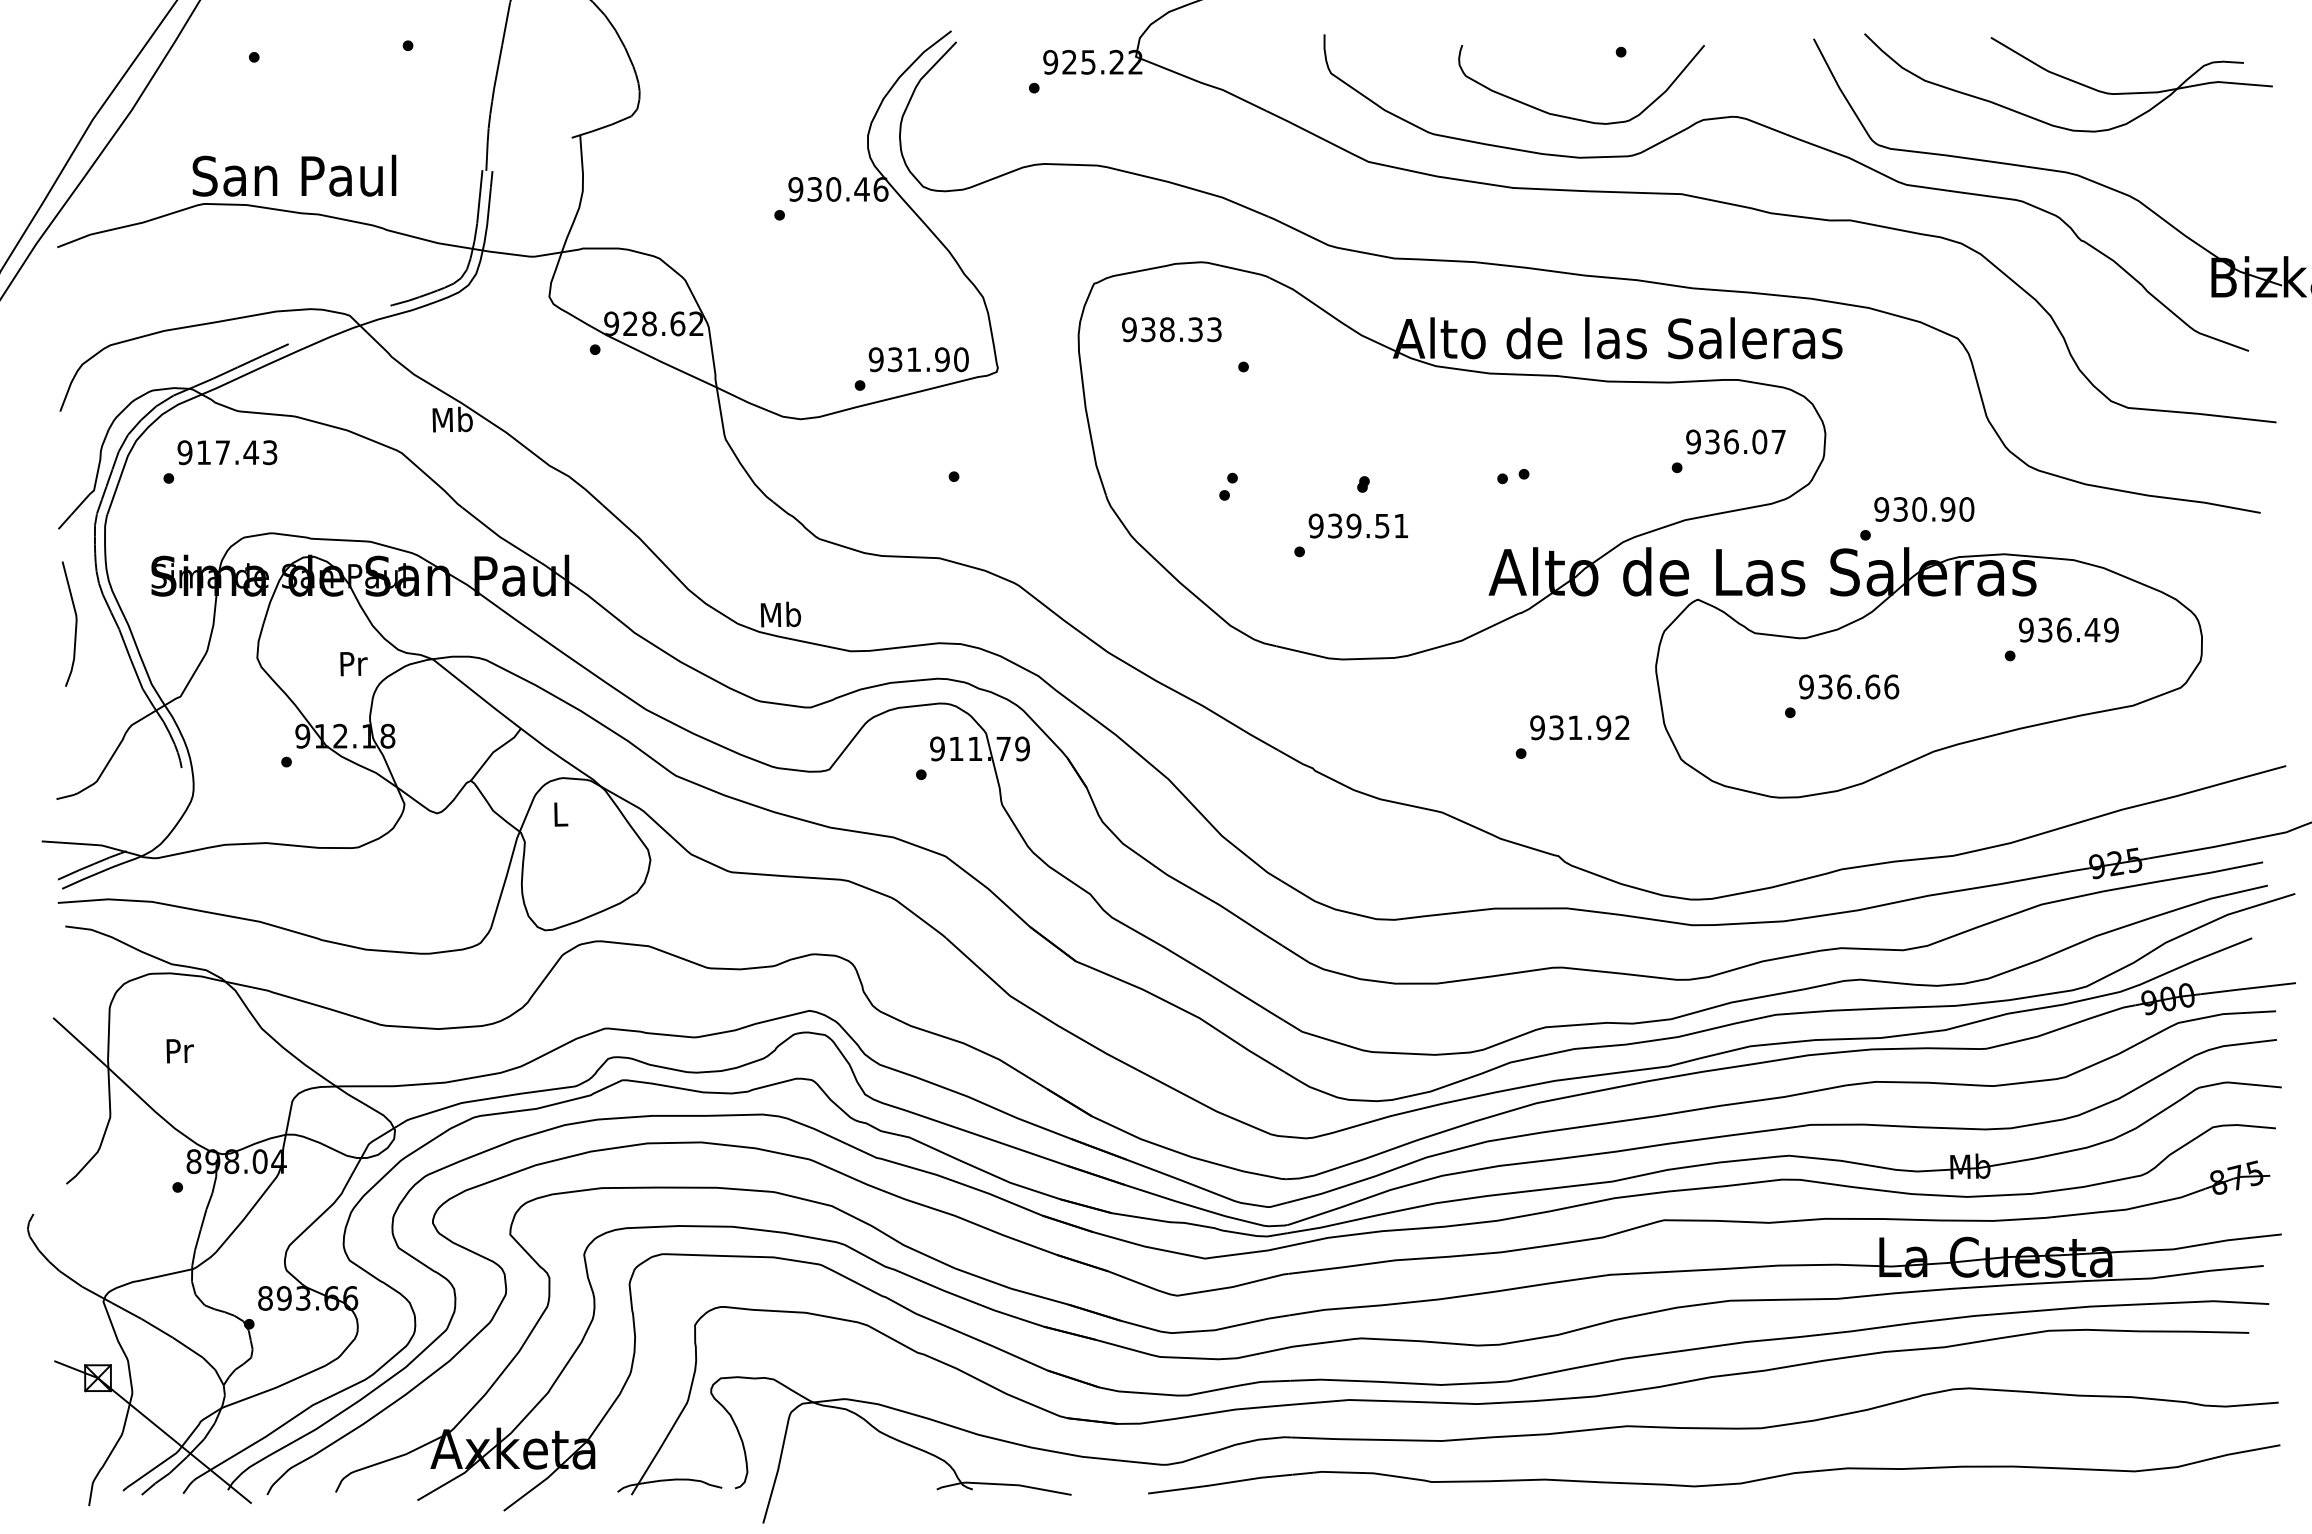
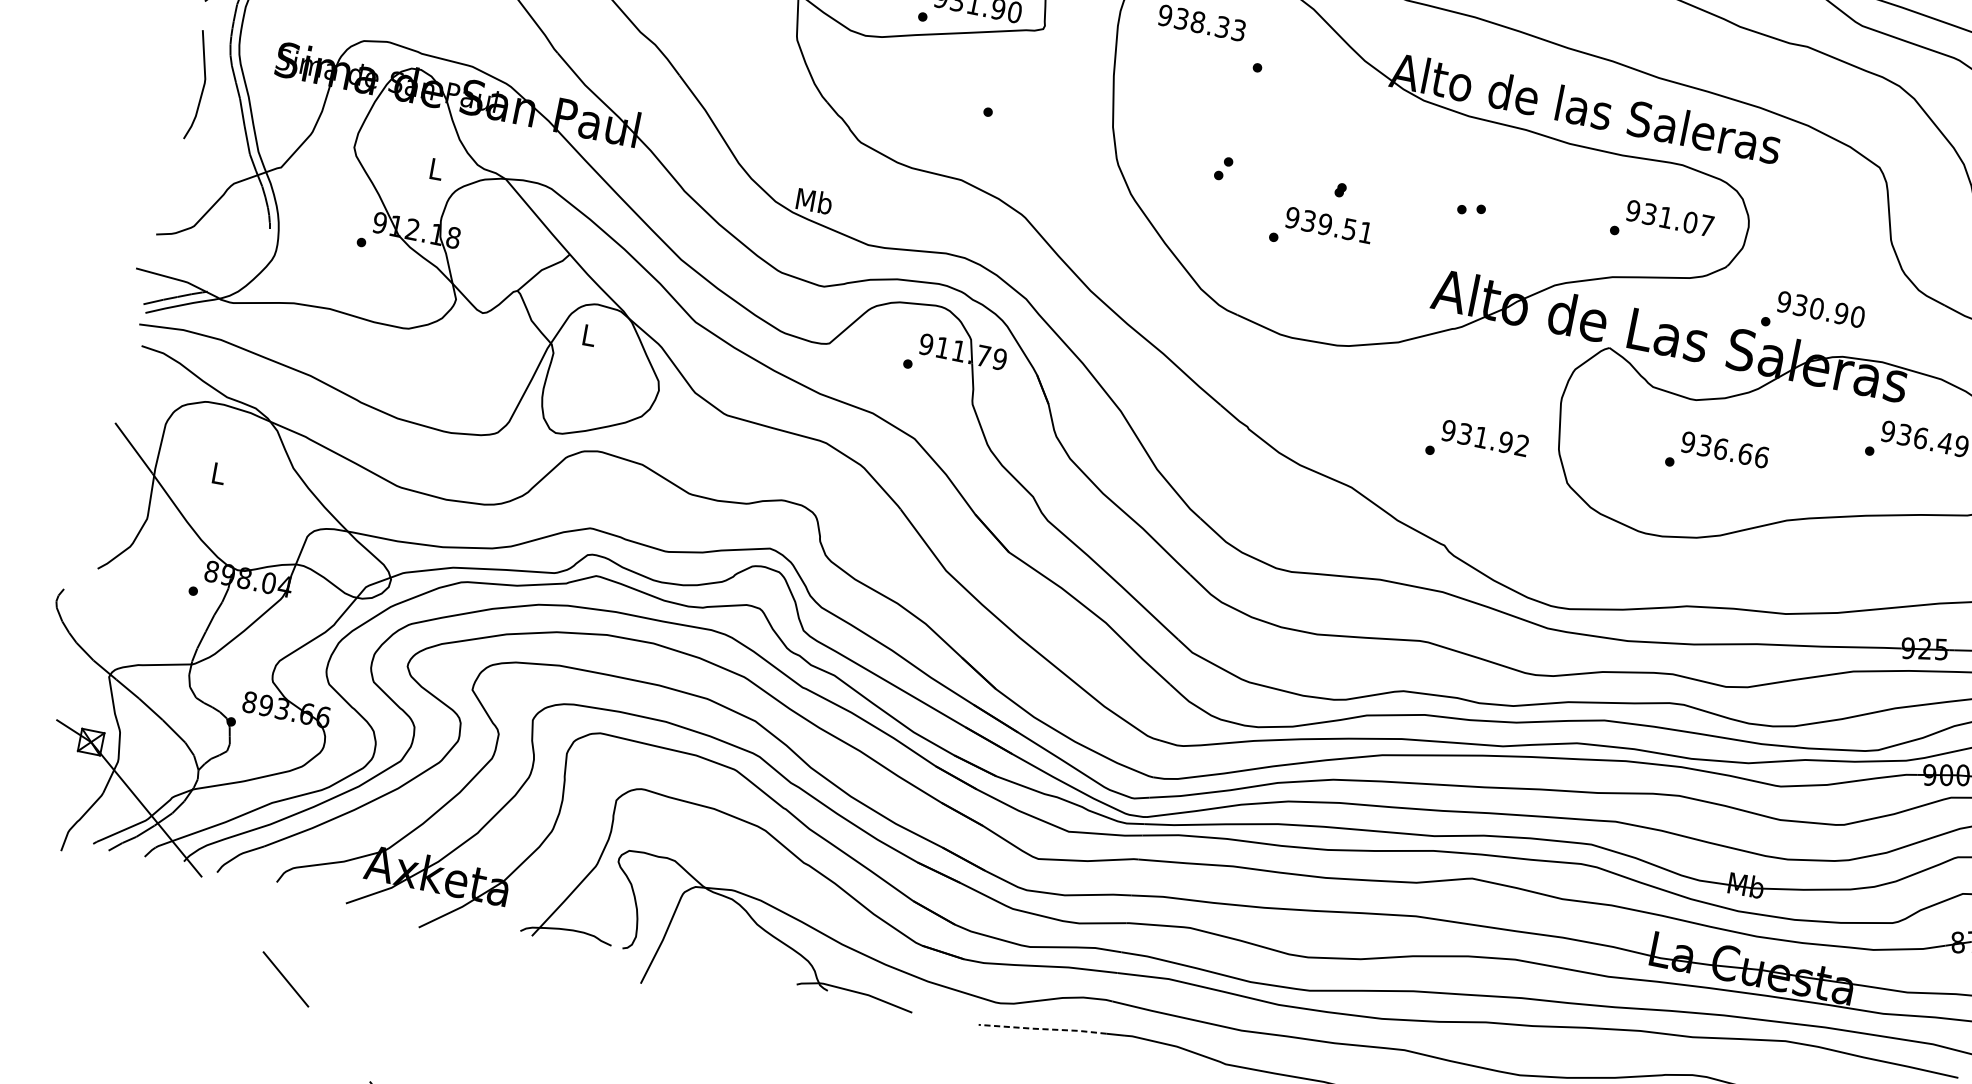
text: (1731, 441) -> (1666, 217), 936.07 -> 931.07
text: (353, 664) -> (436, 169), Pr -> L
text: (179, 1051) -> (218, 473), Pr -> L
line: (1219, 1484) -> (1041, 1029), solid -> dashed

